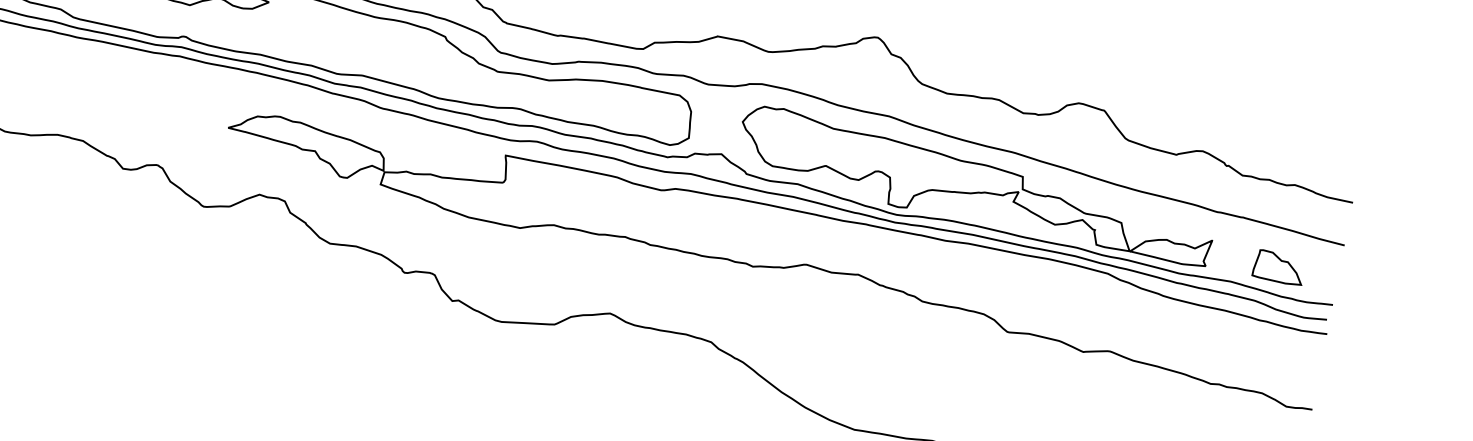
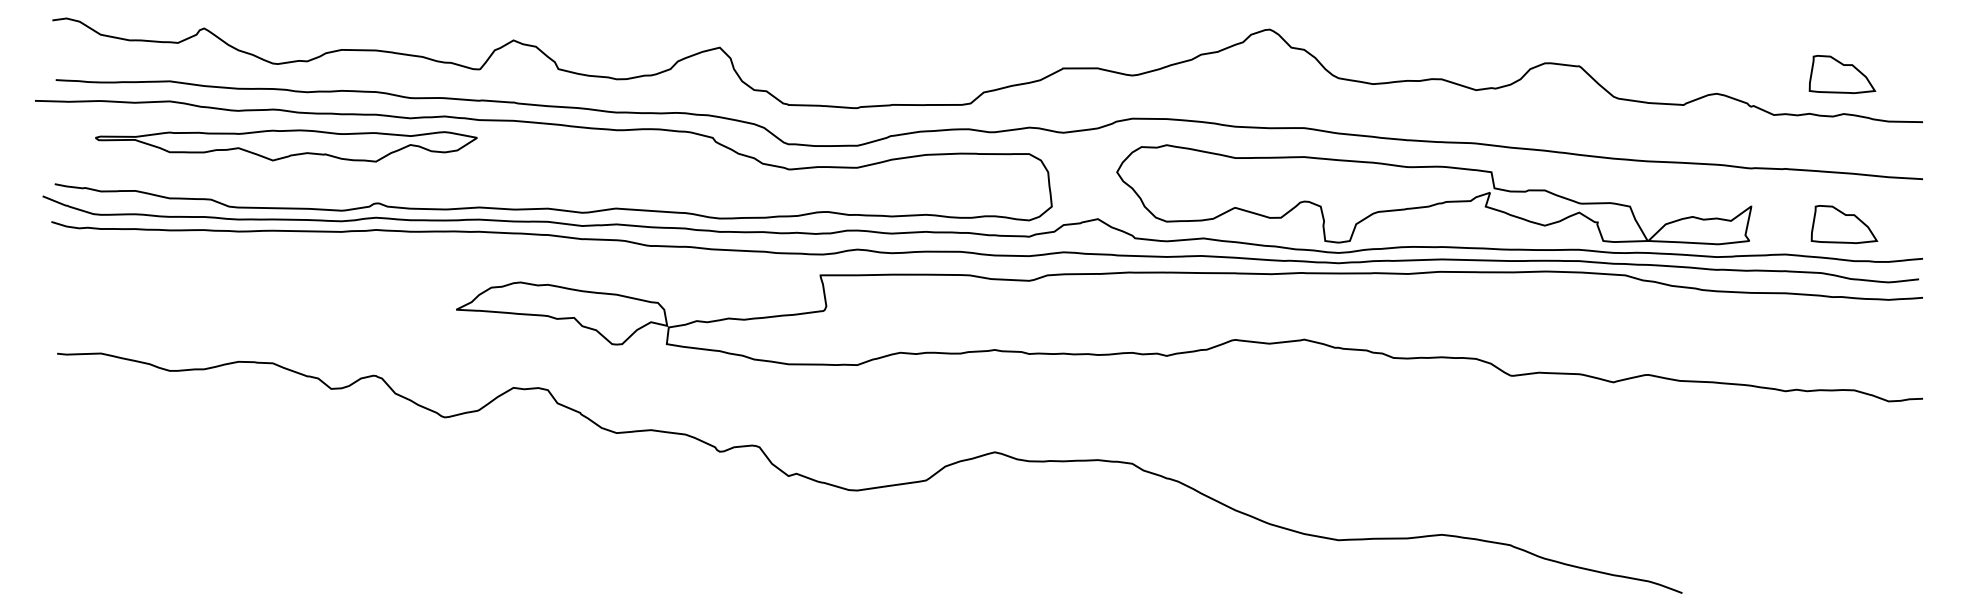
part: (1299, 155) -> (1842, 74), added

